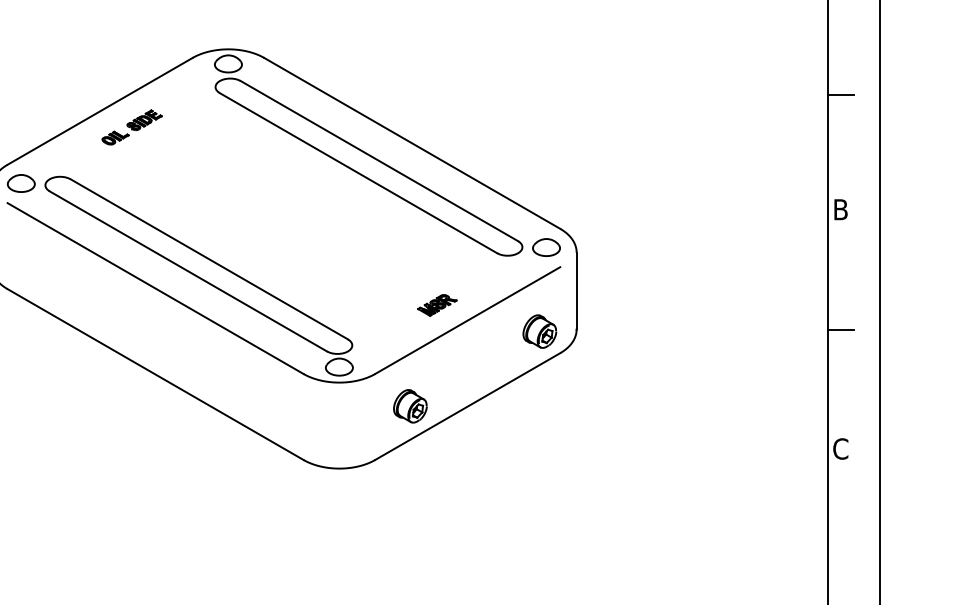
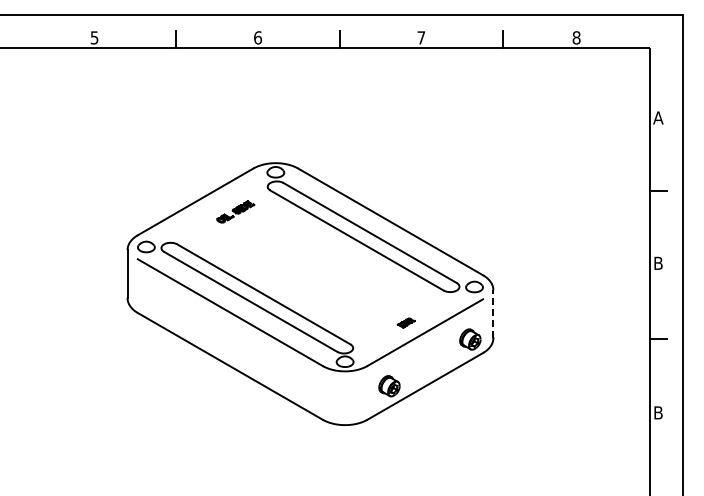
part: (131, 126) -> (235, 211), moved
line: (576, 289) -> (493, 313), solid -> dashed
part: (437, 304) -> (406, 322), size x0.7
text: (840, 448) -> (658, 412), C -> B

